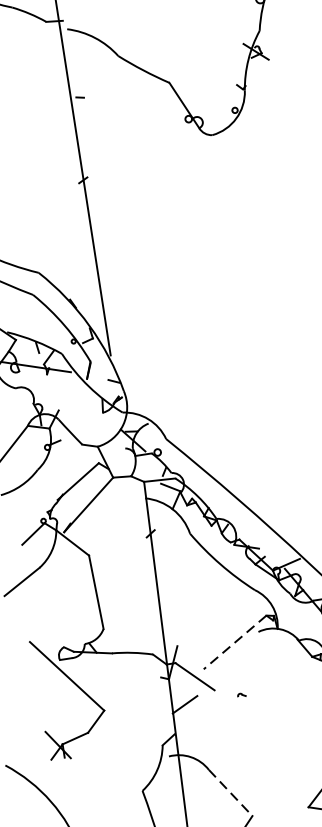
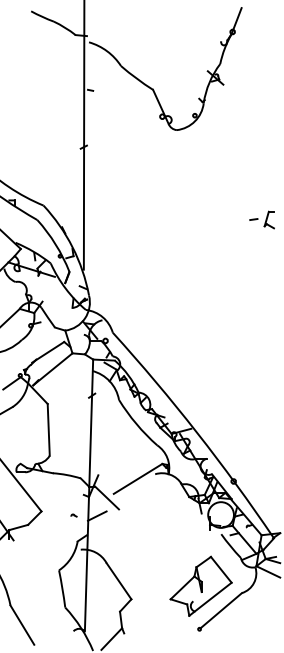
line: (235, 641) -> (138, 478), dashed -> solid
part: (240, 695) -> (73, 515), moved
line: (231, 793) -> (119, 581), dashed -> solid

